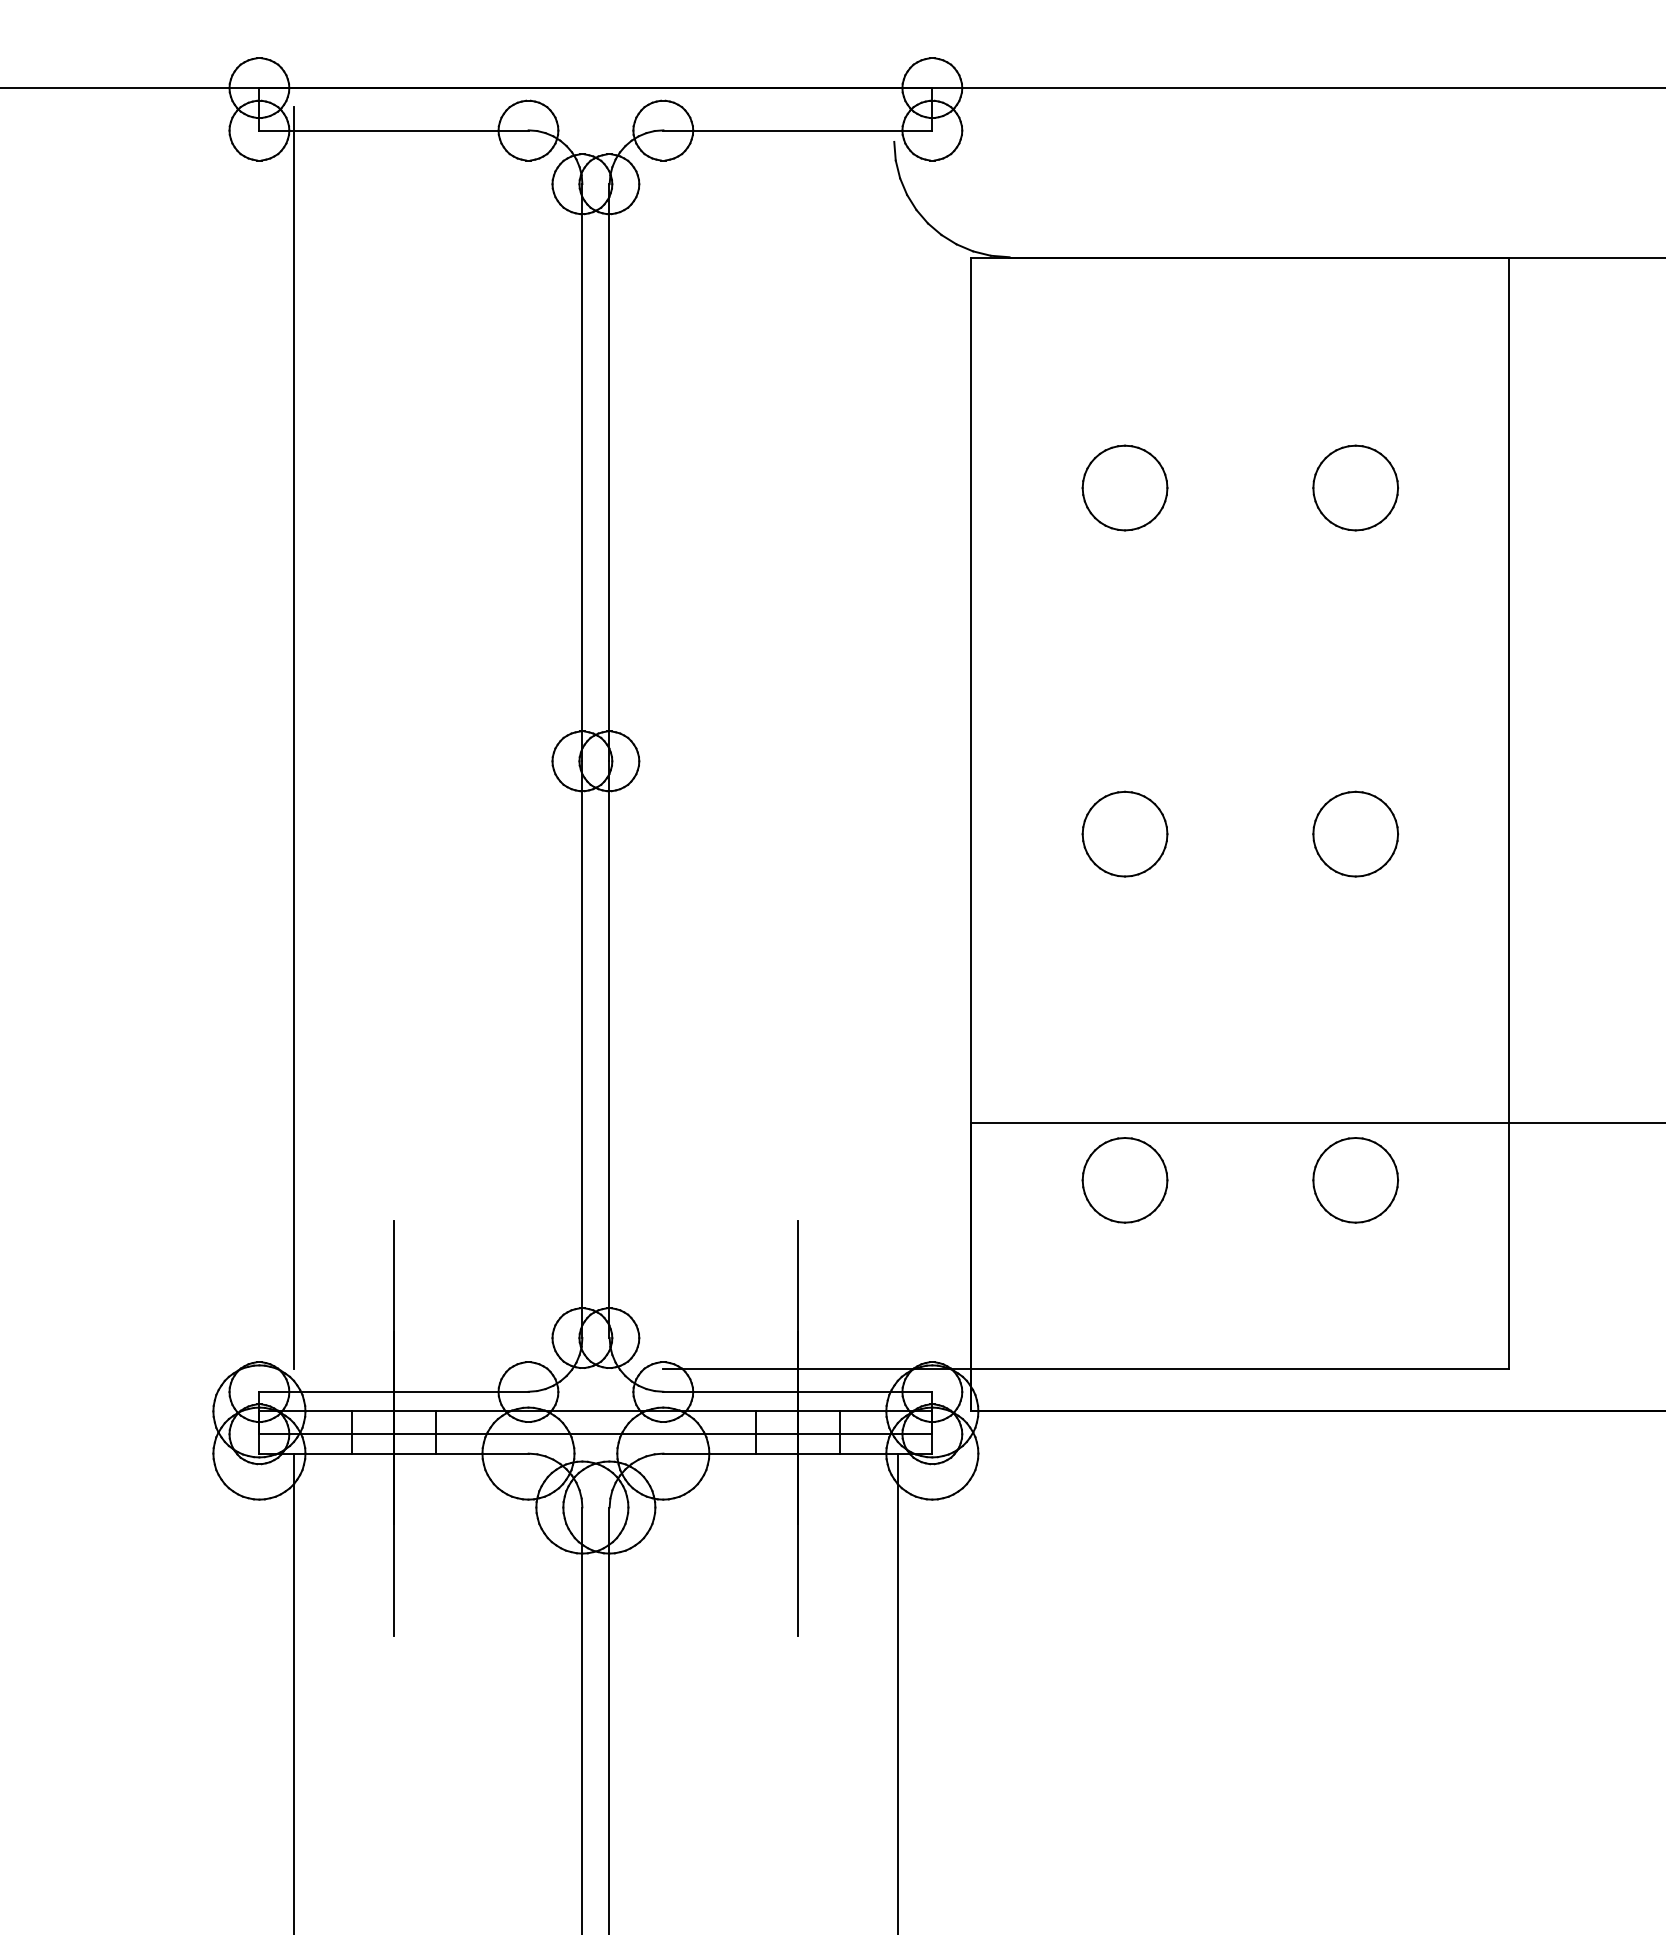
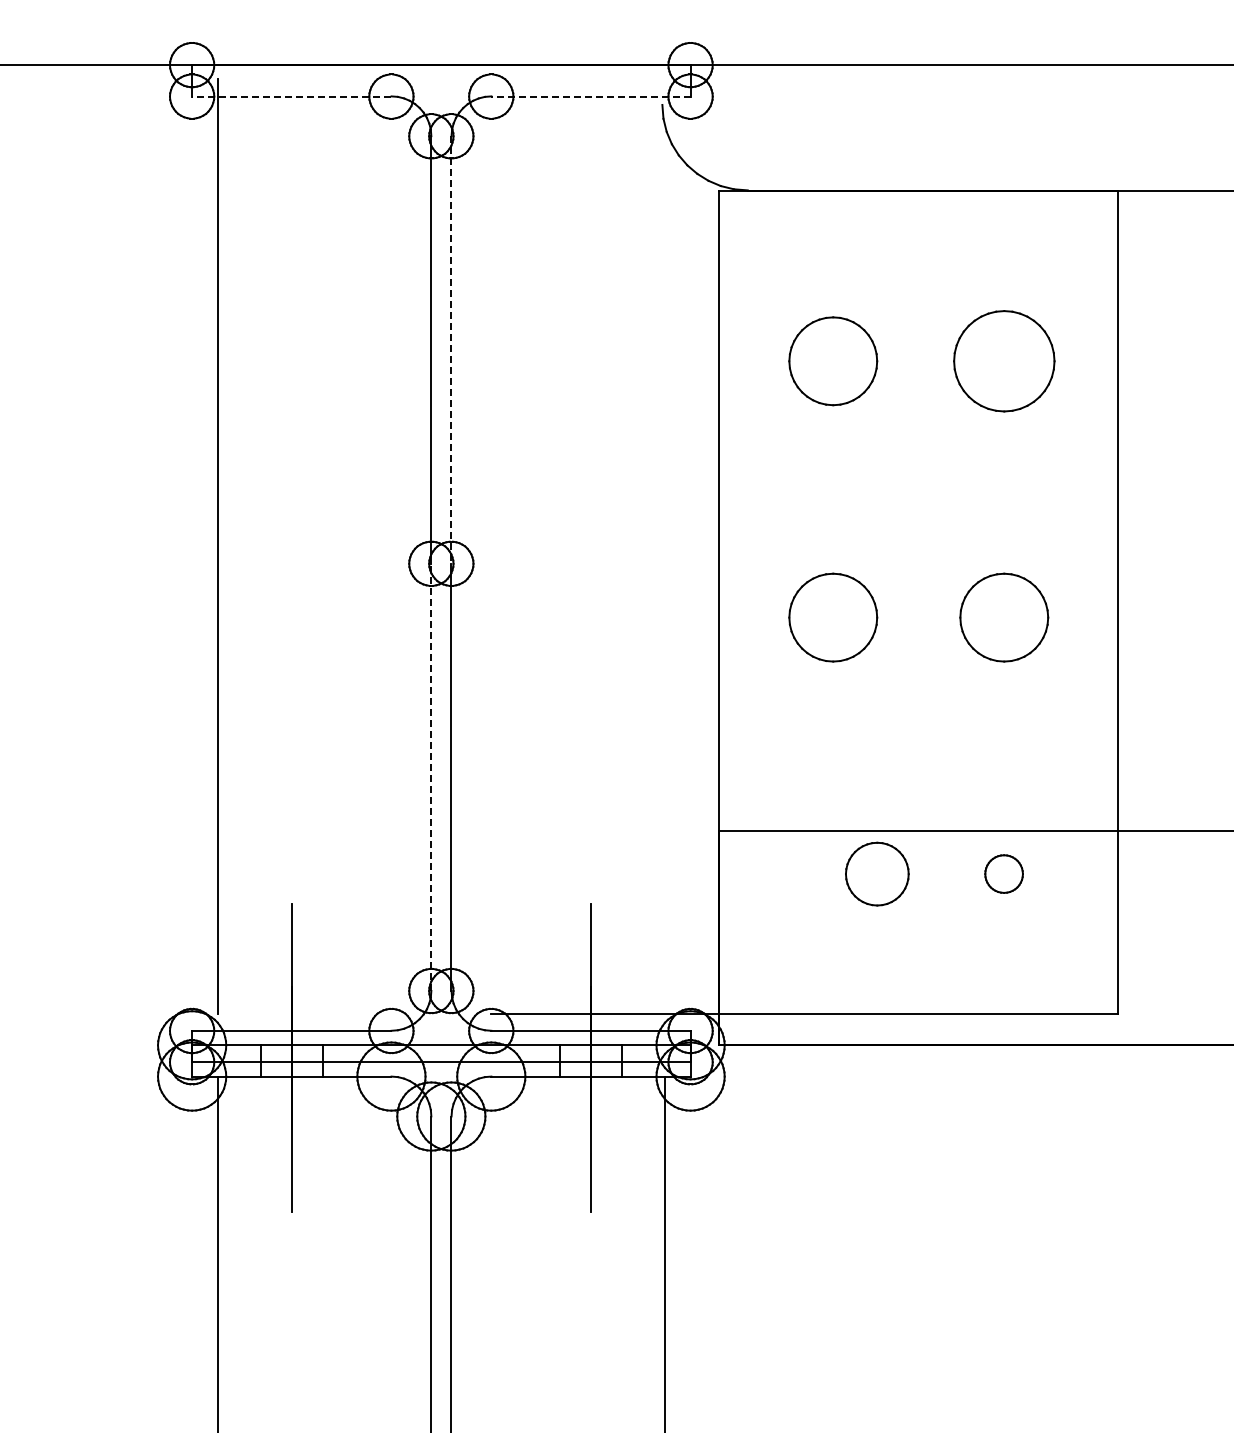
line: (393, 130) -> (291, 96), solid -> dashed
line: (797, 130) -> (590, 96), solid -> dashed
line: (609, 473) -> (451, 350), solid -> dashed
part: (1125, 488) -> (833, 361), size x1.4
part: (1354, 488) -> (1003, 361), size x1.6
part: (1125, 833) -> (833, 617), size x1.4
part: (1354, 833) -> (1003, 617), size x1.4
line: (582, 1049) -> (431, 777), solid -> dashed
part: (1125, 1179) -> (877, 873), moved
part: (1354, 1179) -> (1003, 873), size x0.6

